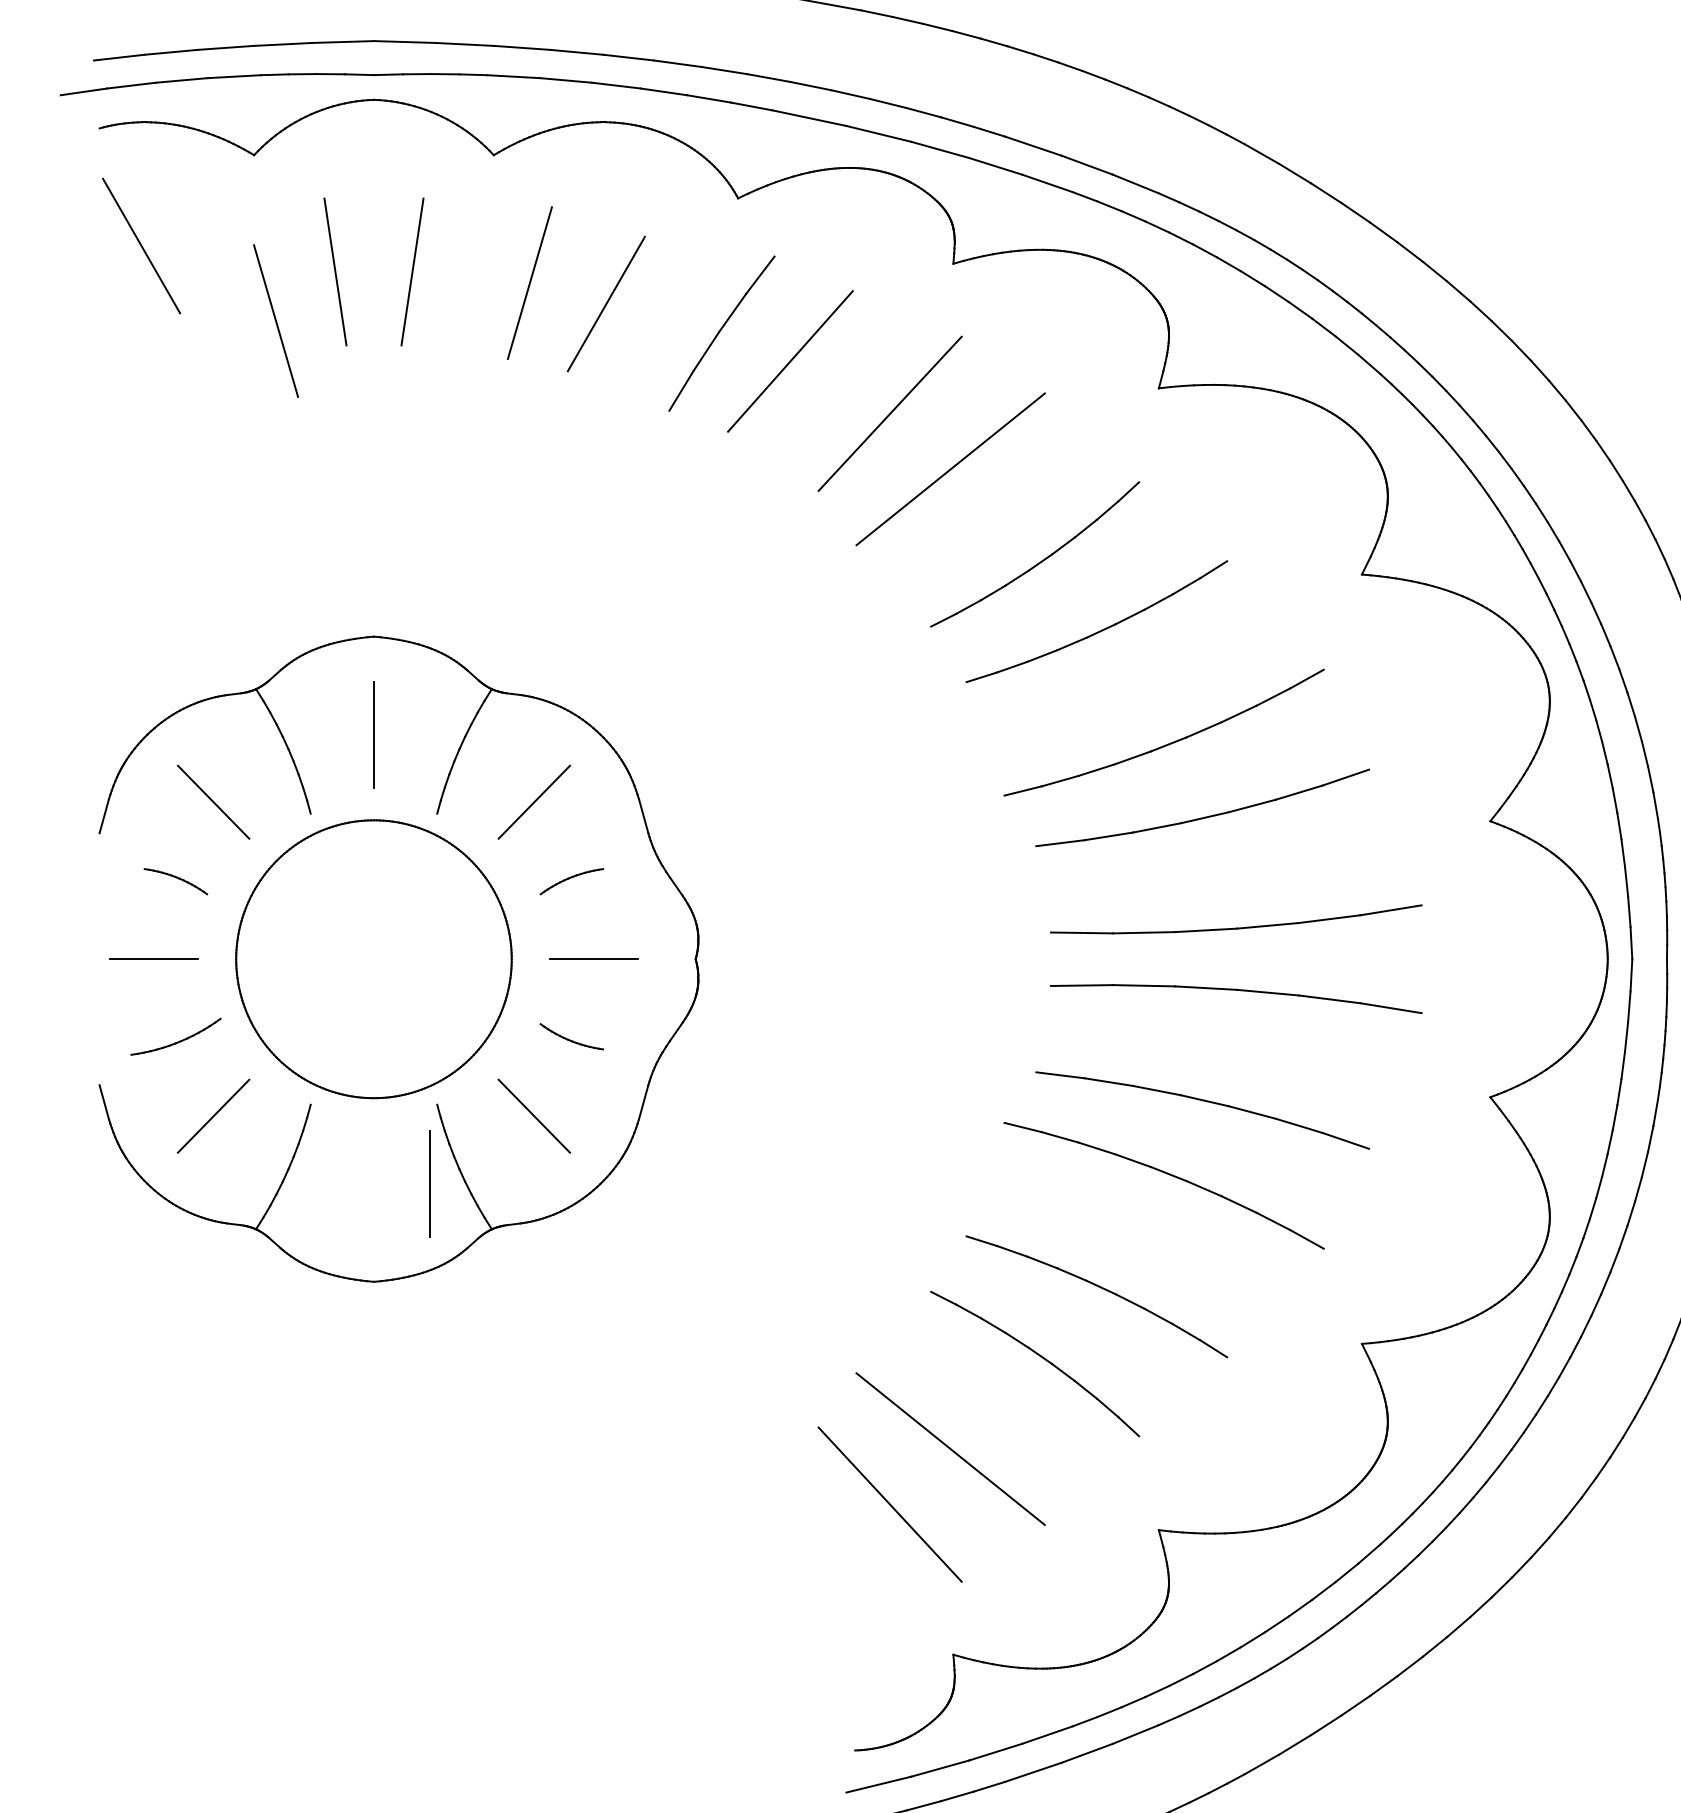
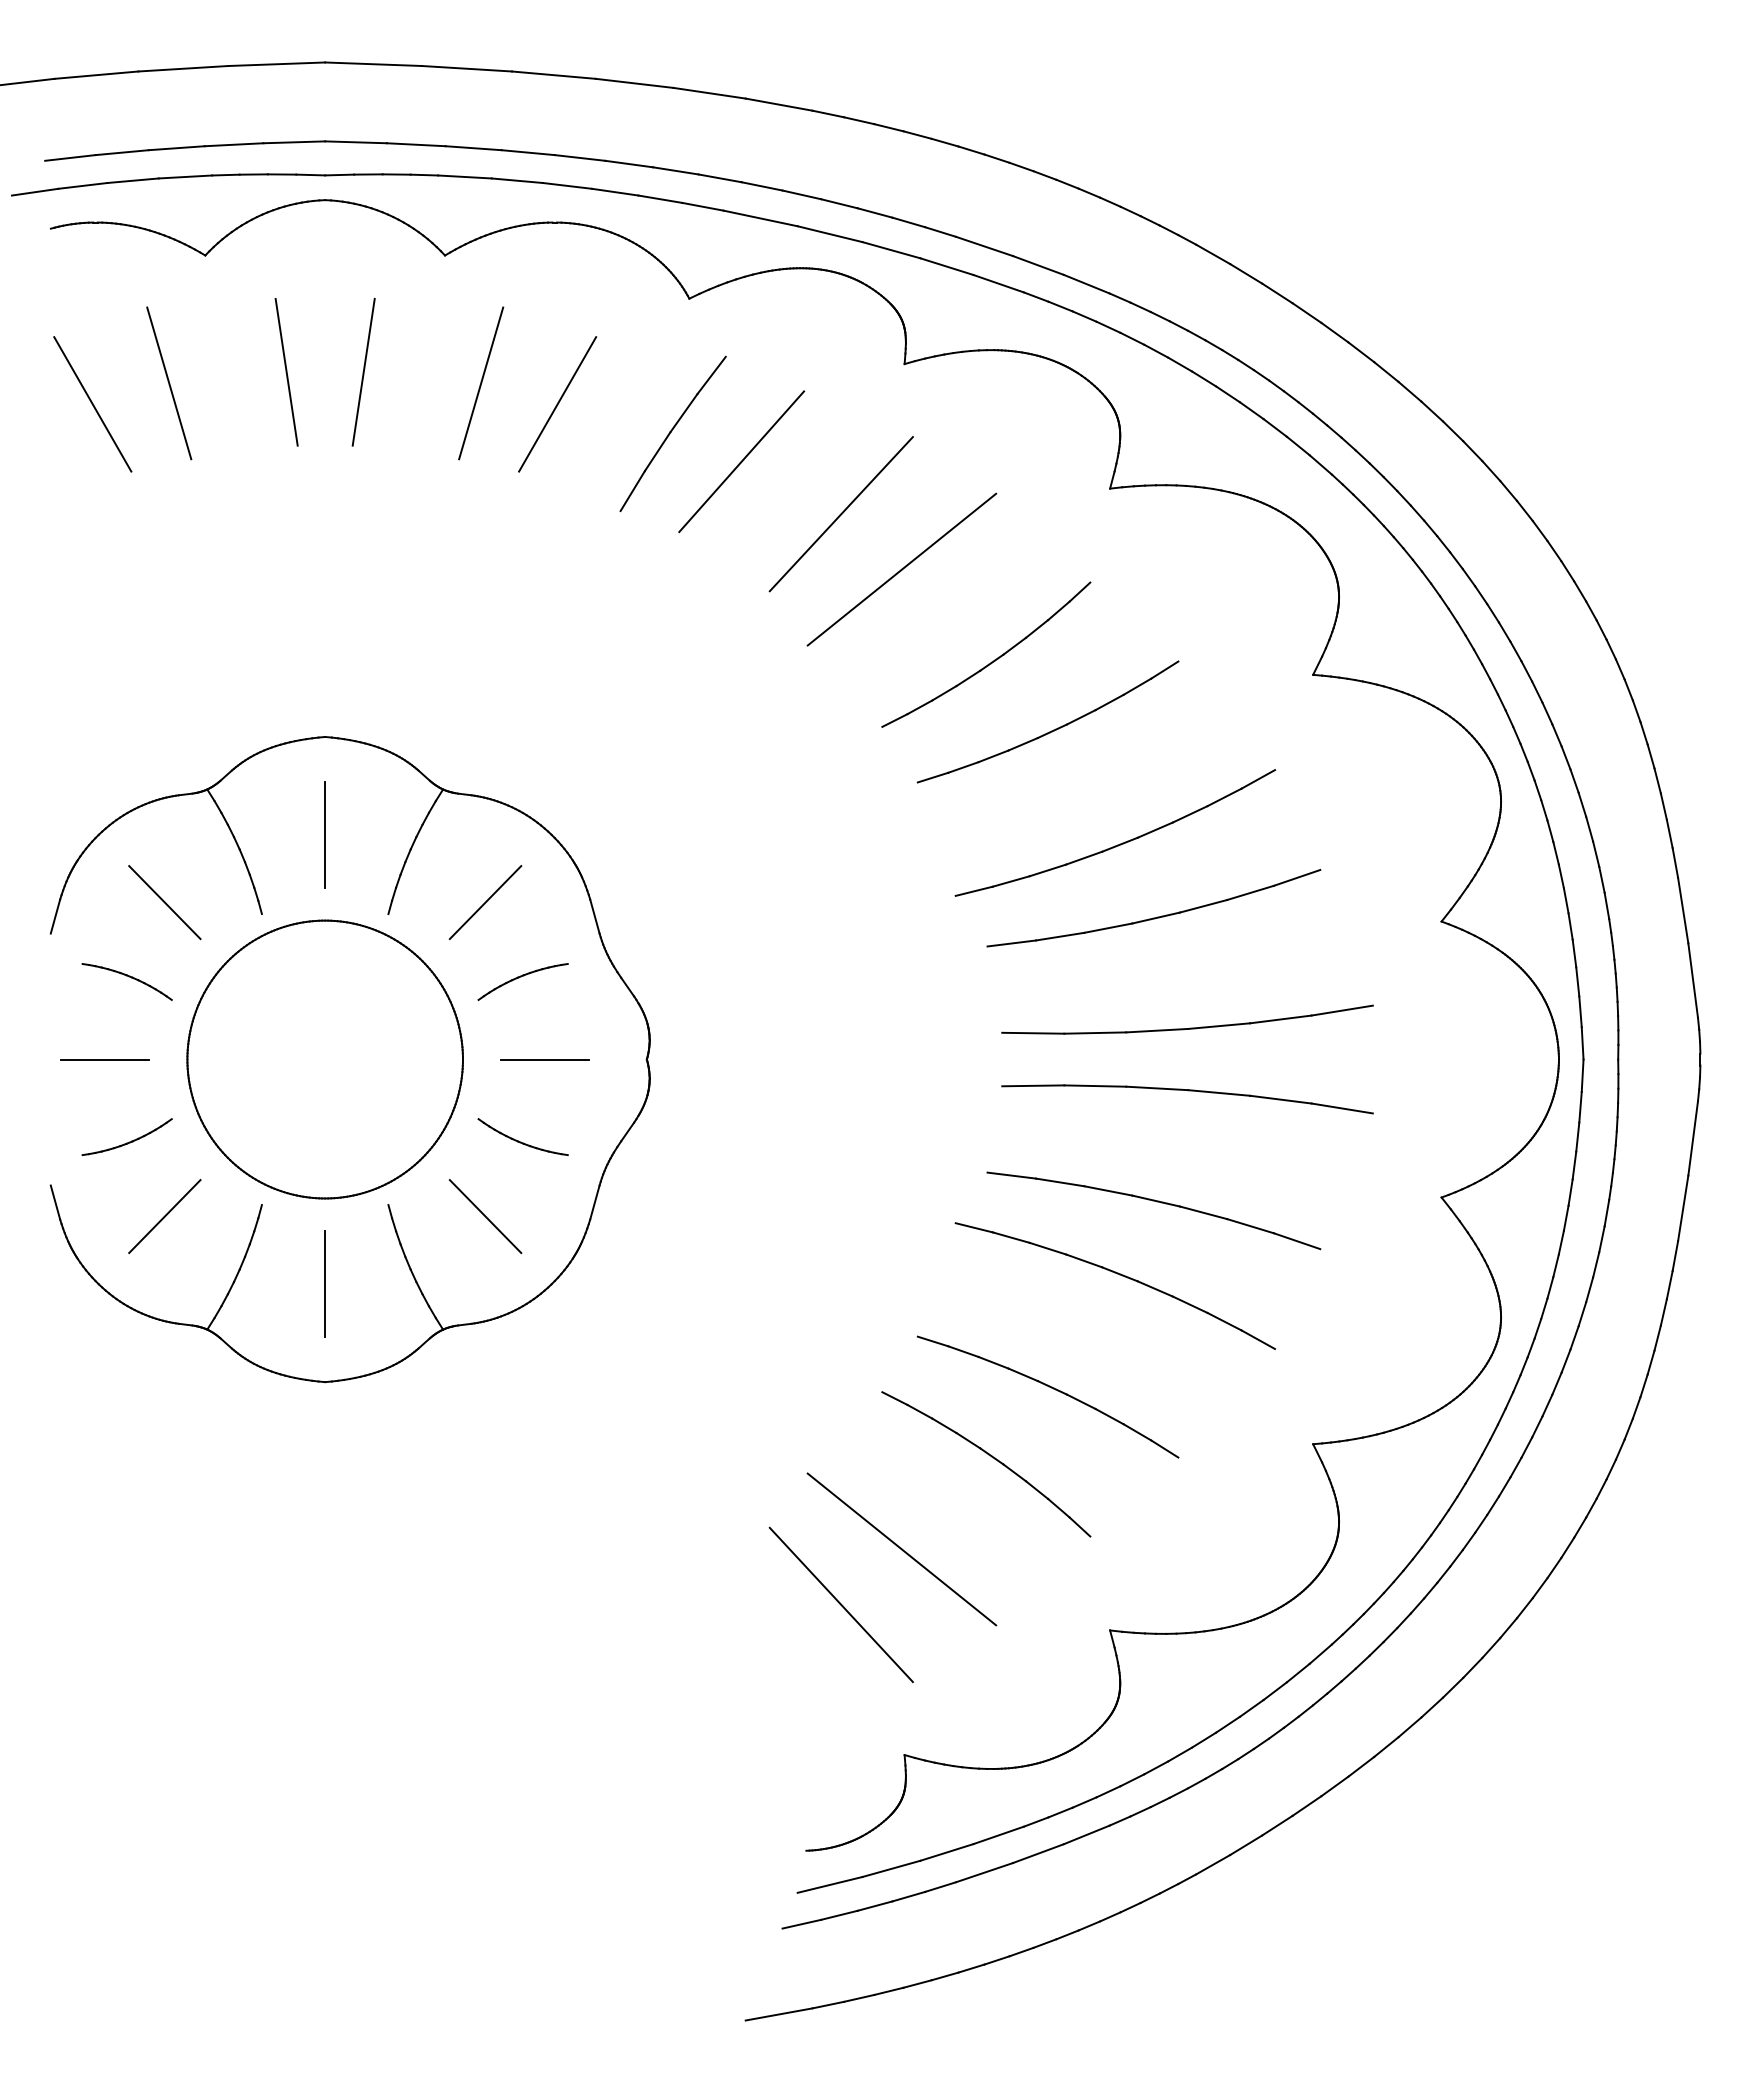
line: (141, 246) -> (92, 404), moved
line: (276, 321) -> (169, 383), moved
part: (175, 881) -> (126, 981), size x1.43
part: (571, 881) -> (522, 981), size x1.43
part: (571, 1036) -> (522, 1136), size x1.43
line: (429, 1183) -> (324, 1283), moved

